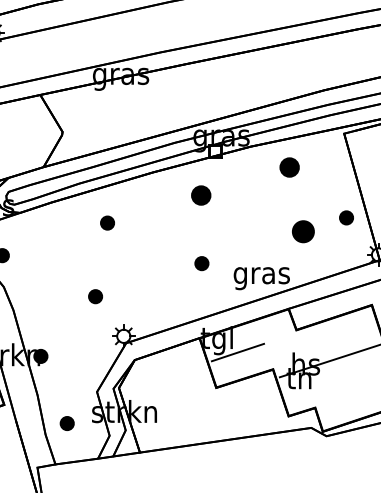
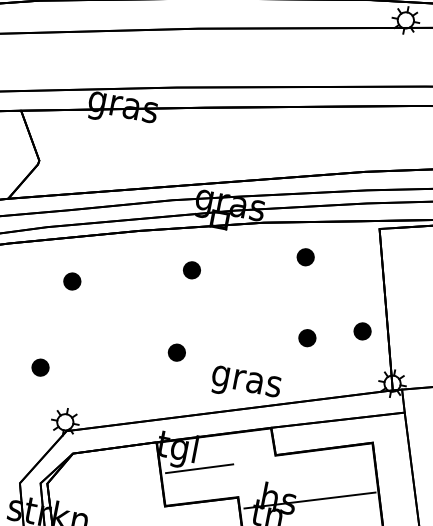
part: (289, 167) -> (305, 257), size x0.71
part: (200, 195) -> (191, 269), size x0.71
part: (303, 231) -> (307, 337), size x0.62

